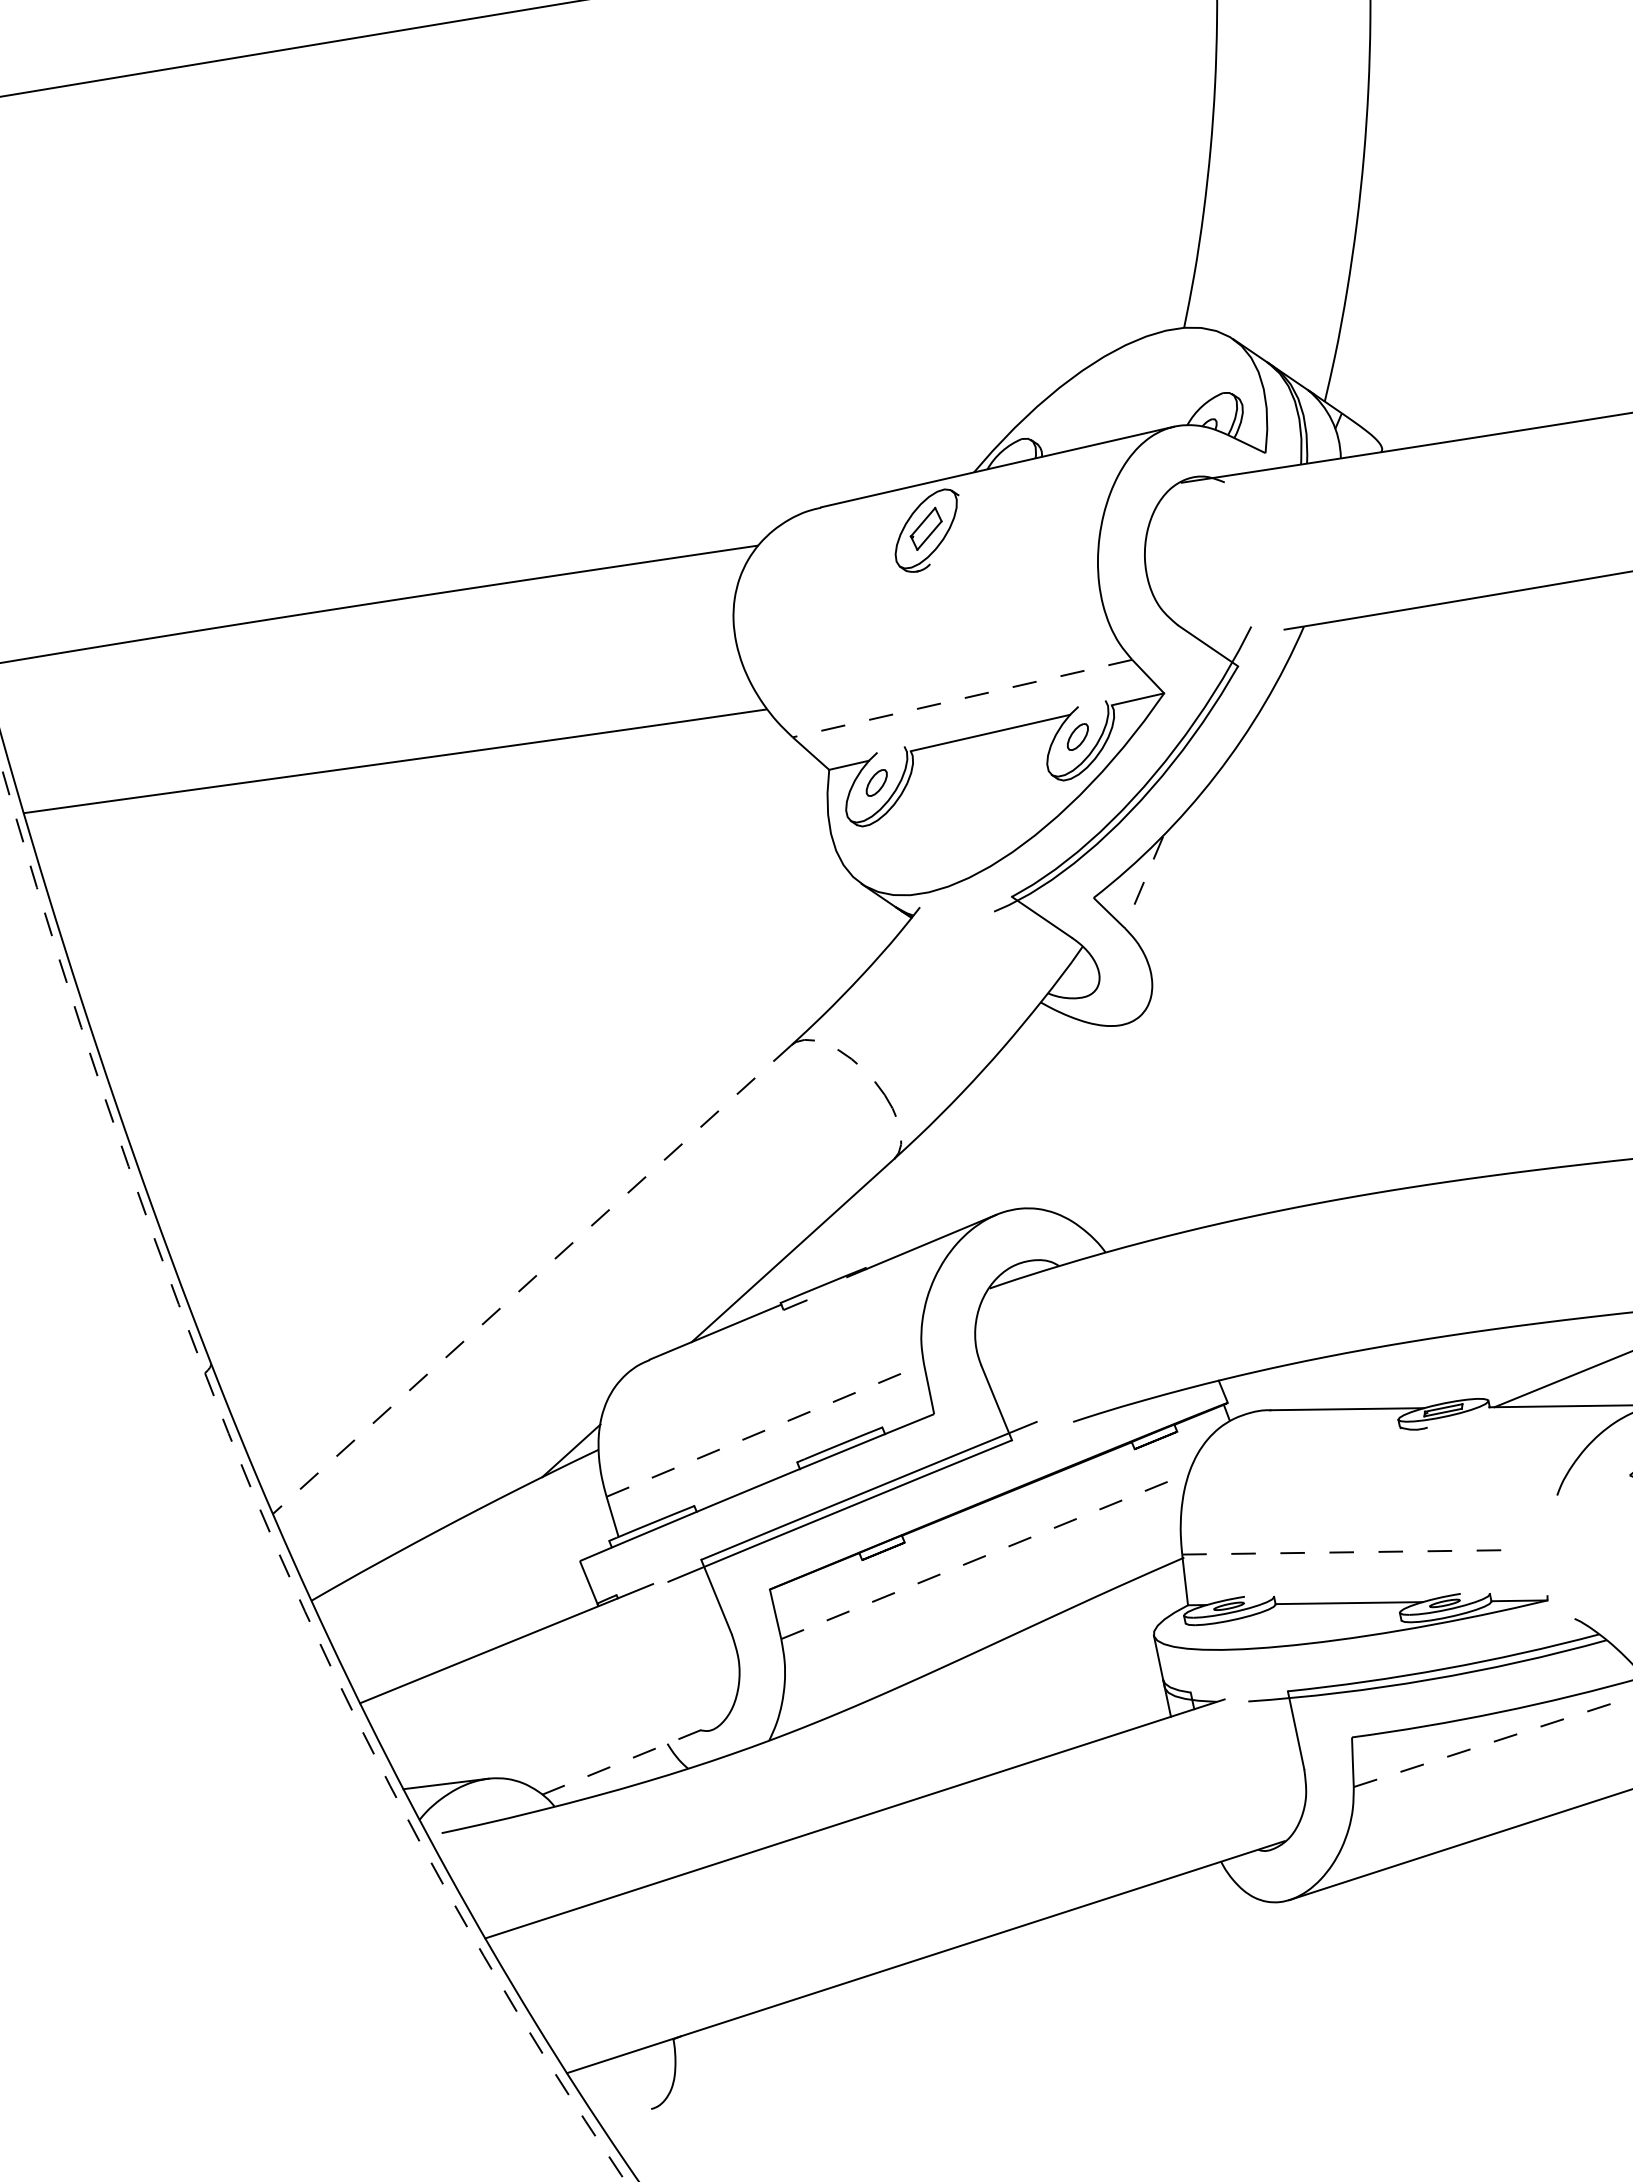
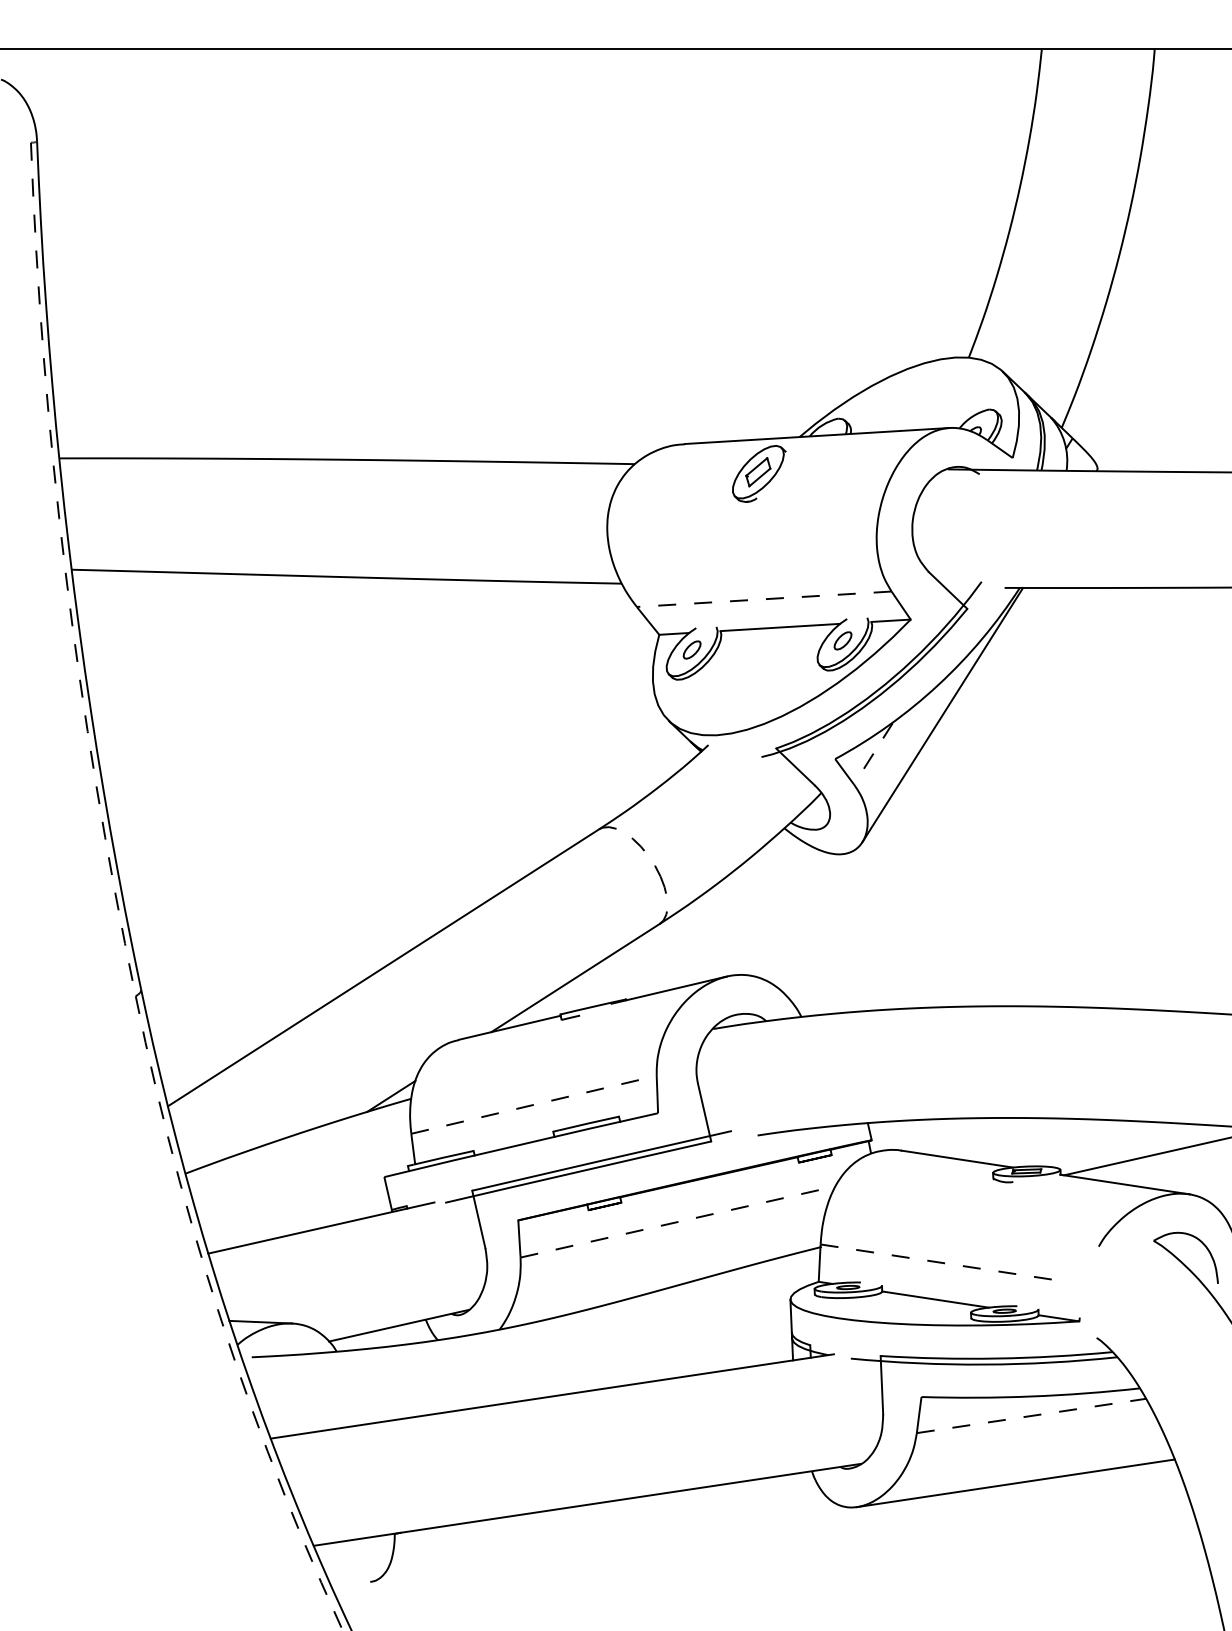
line: (1228, 814) -> (942, 714), added
line: (532, 1280) -> (383, 968), dashed -> solid
line: (632, 1757) -> (398, 1325), dashed -> solid

